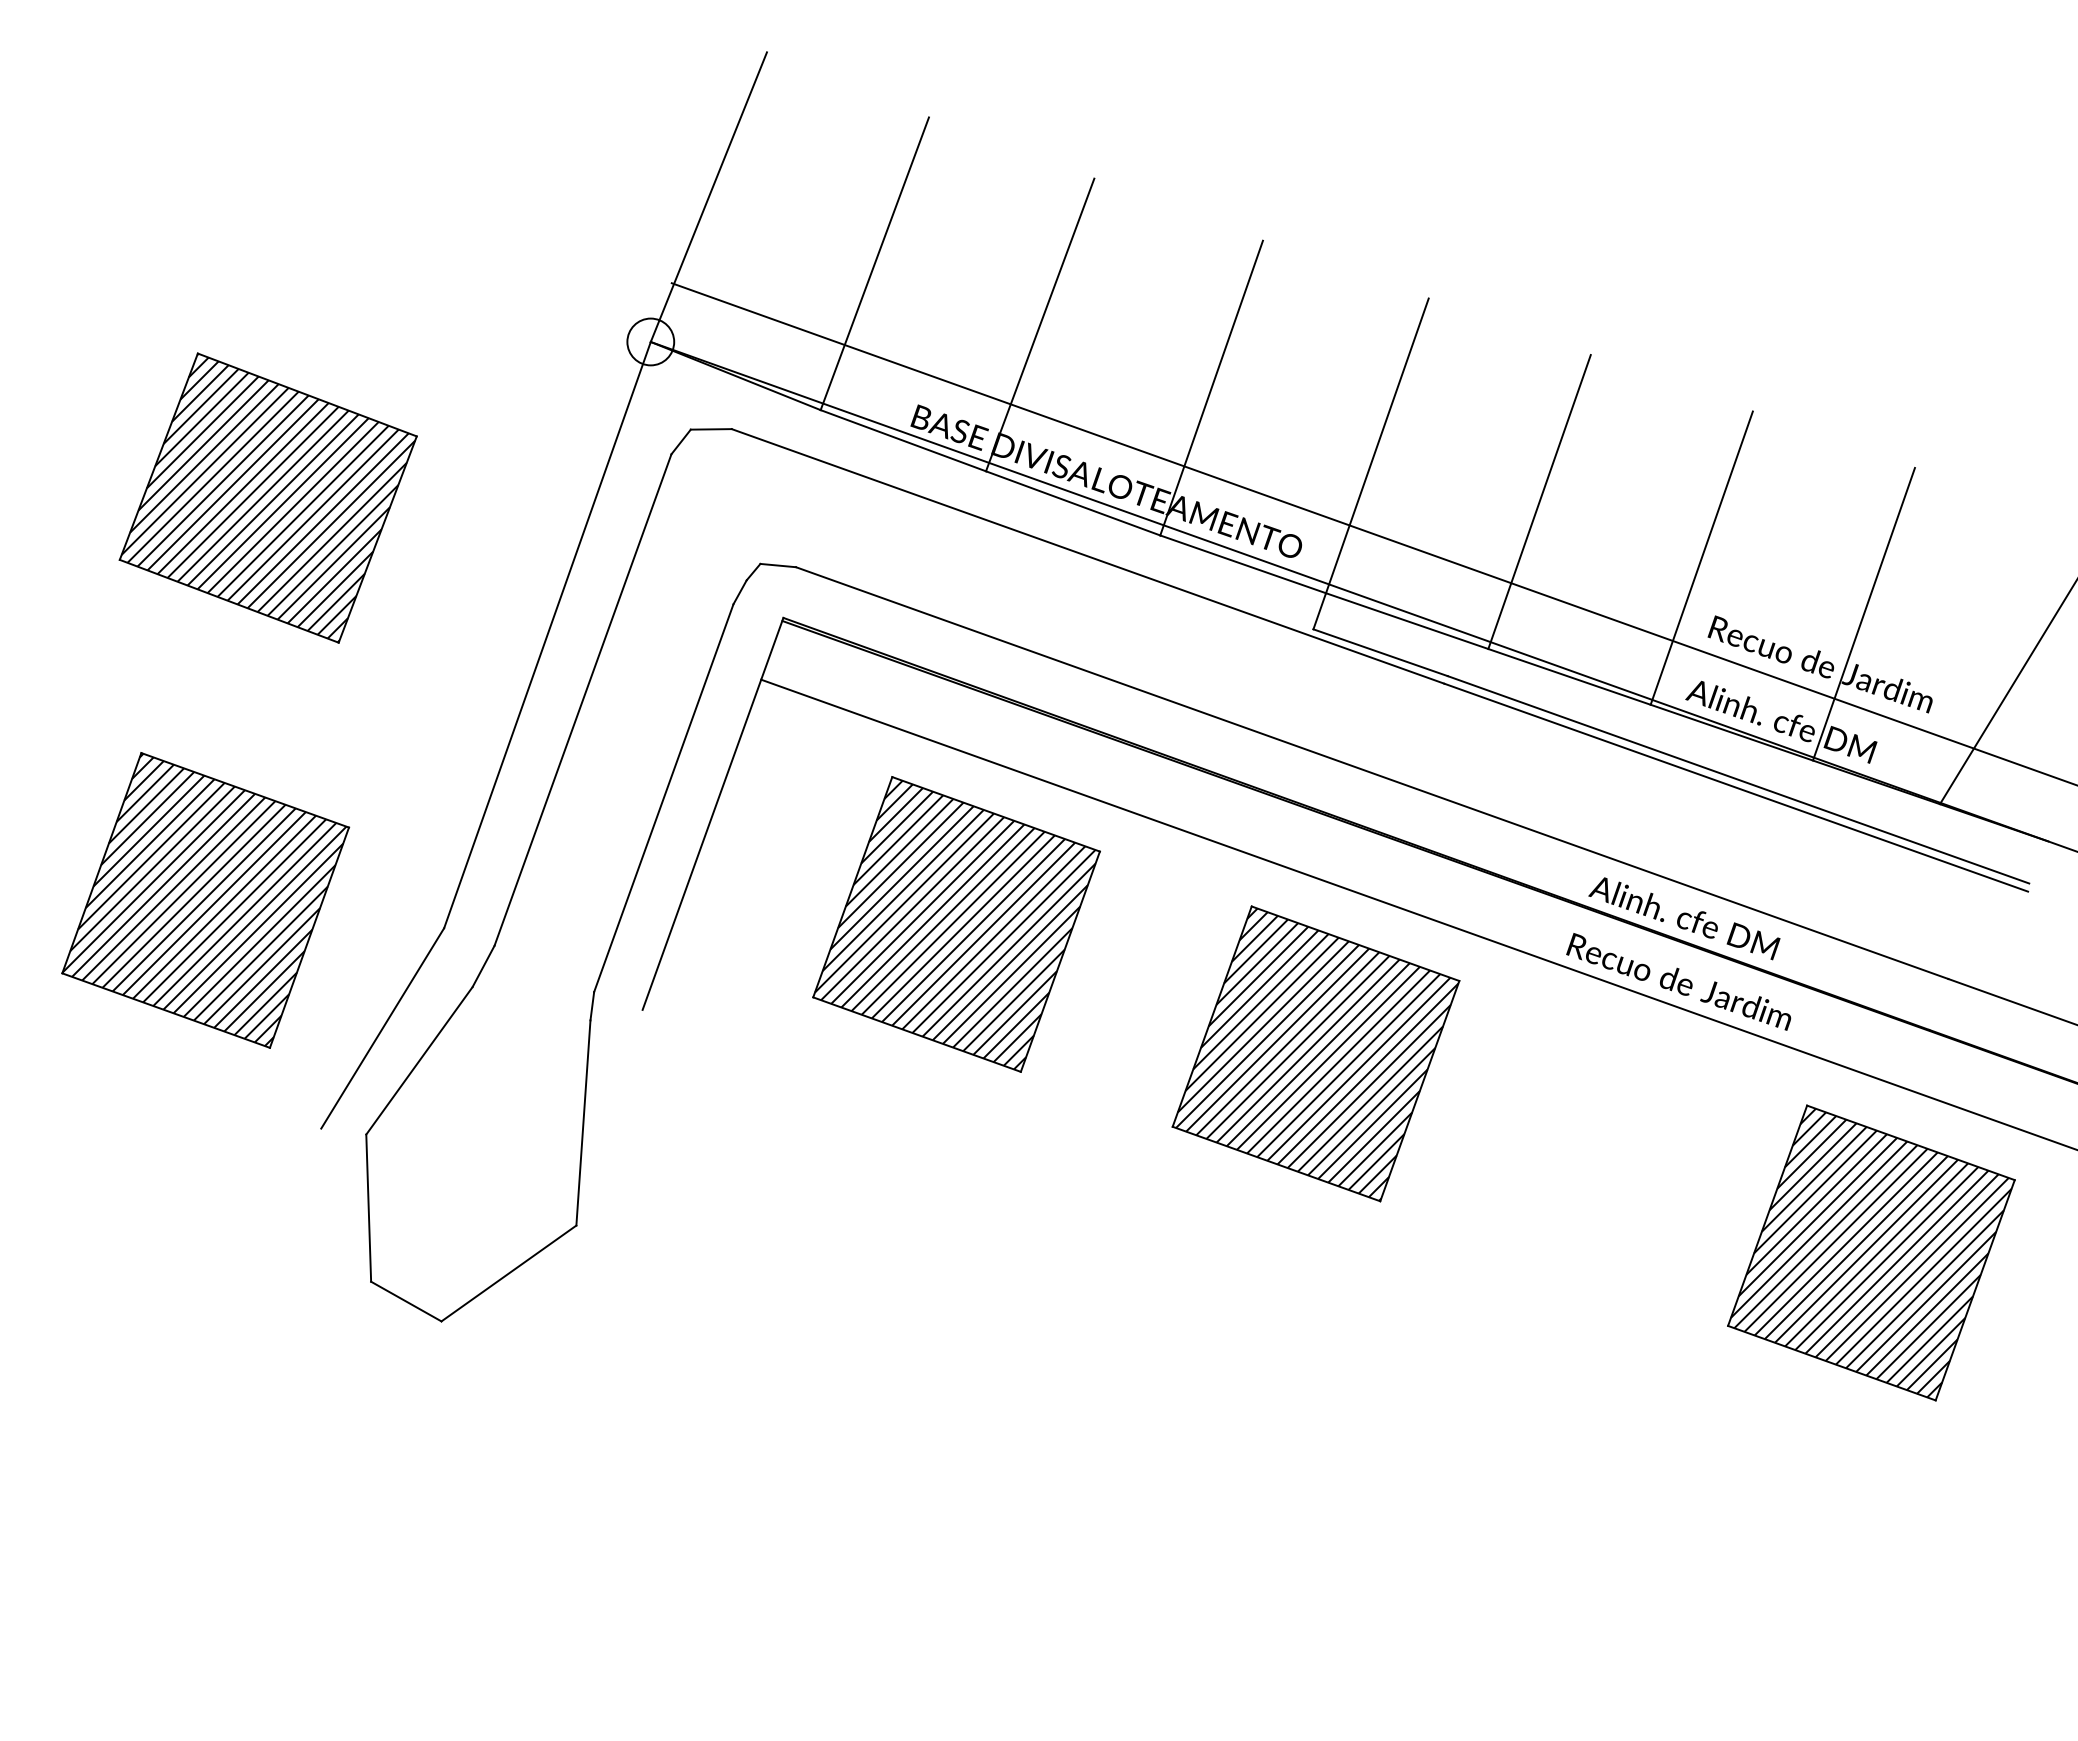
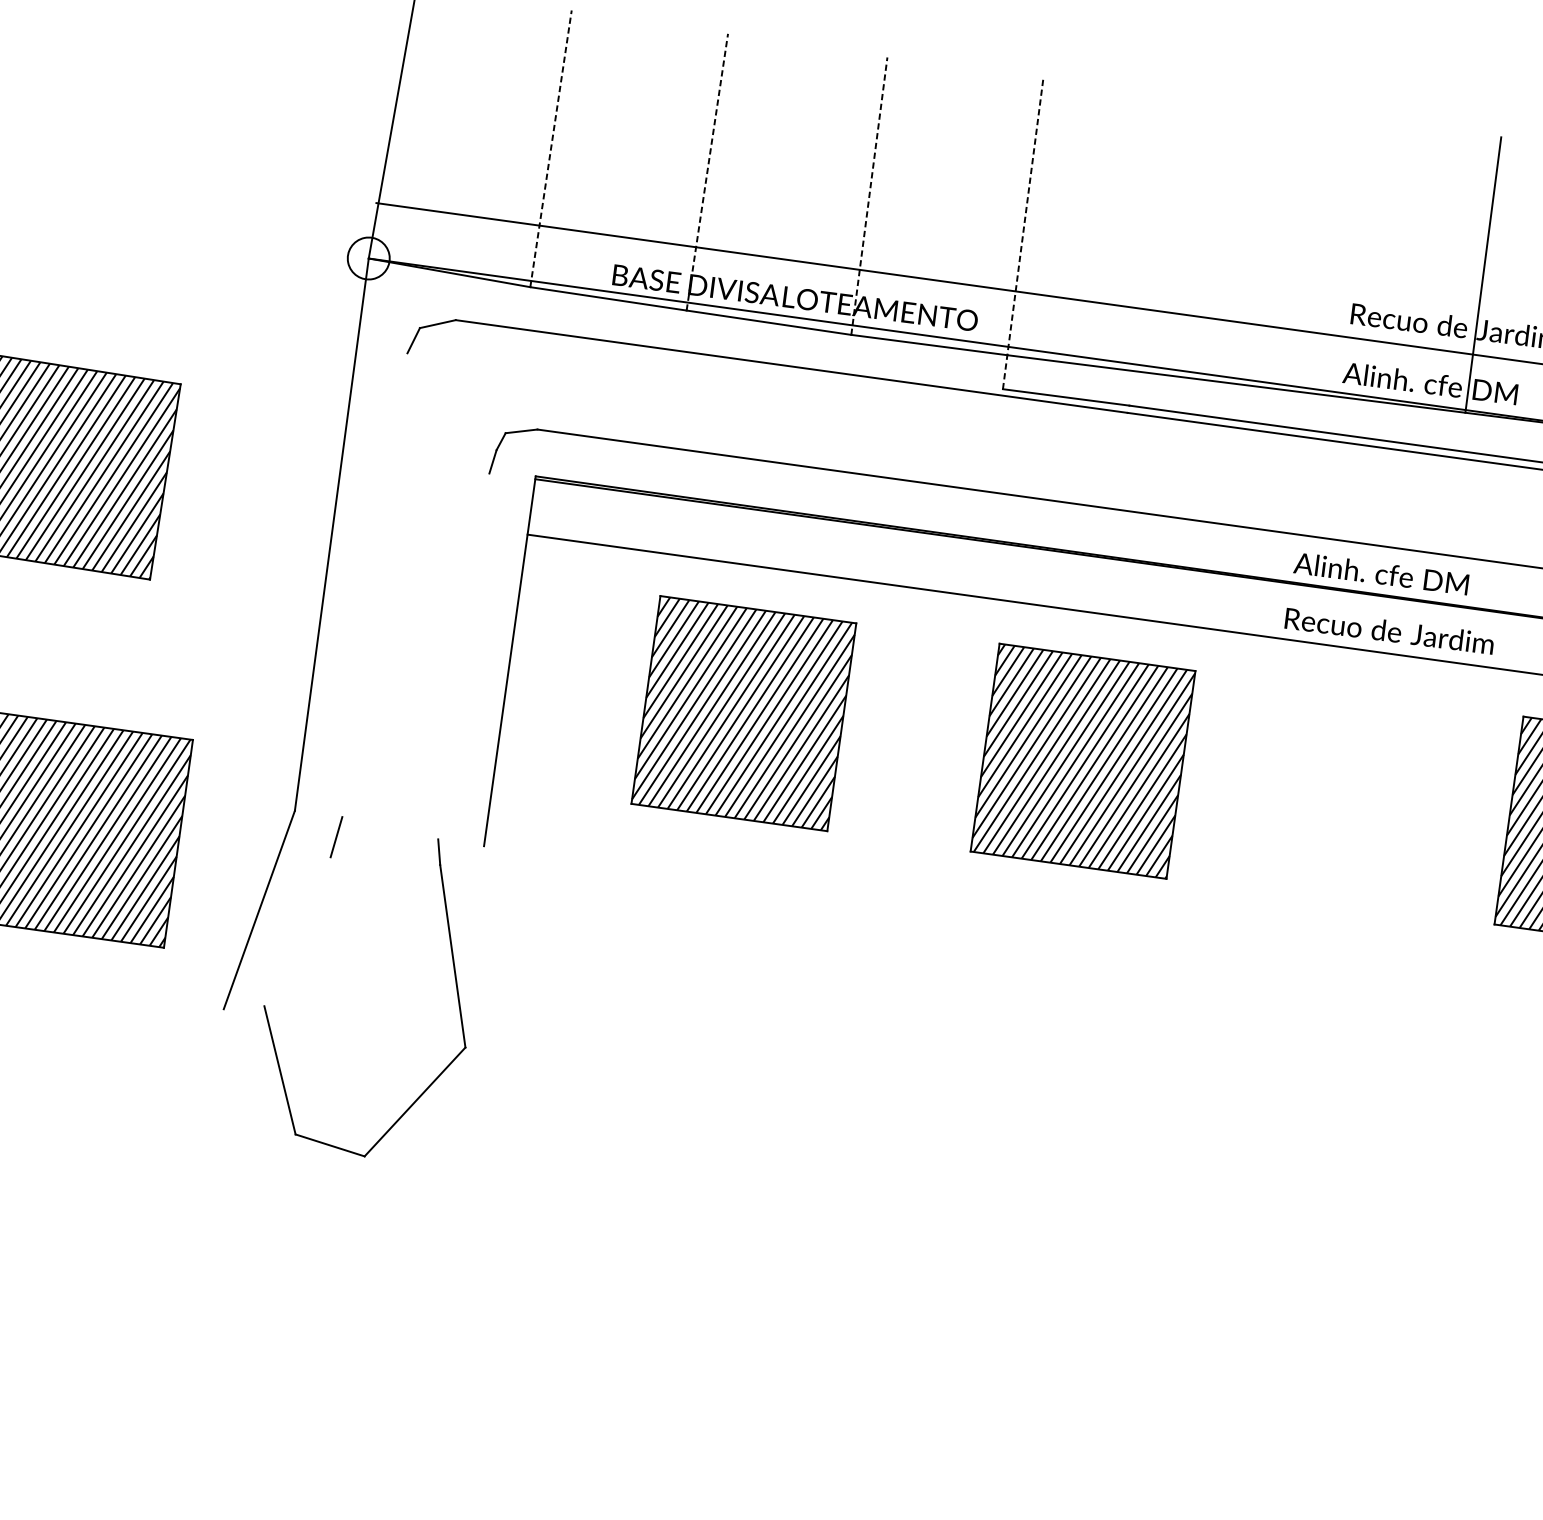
line: (875, 263) -> (551, 148), solid -> dashed
line: (1040, 324) -> (707, 171), solid -> dashed
line: (1211, 387) -> (869, 195), solid -> dashed
line: (1371, 463) -> (1023, 233), solid -> dashed
line: (1539, 502) -> (1178, 236), removed
line: (1701, 557) -> (1330, 255), removed
line: (582, 699) -> (374, 584), removed
line: (663, 798) -> (463, 656), removed
line: (419, 1060) -> (297, 931), removed

